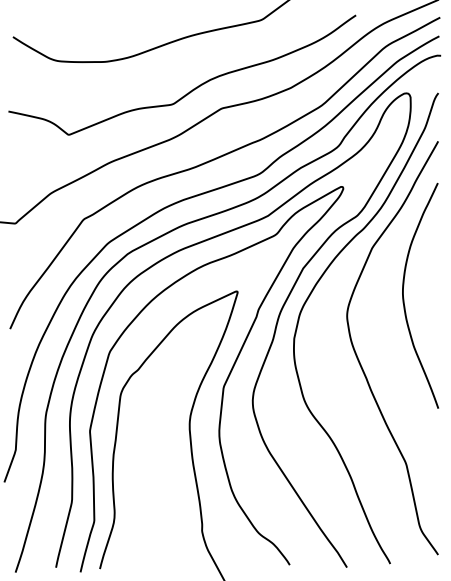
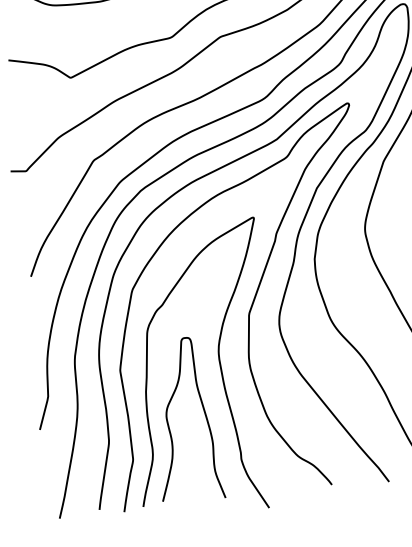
curve: (133, 487) -> (168, 422), added

